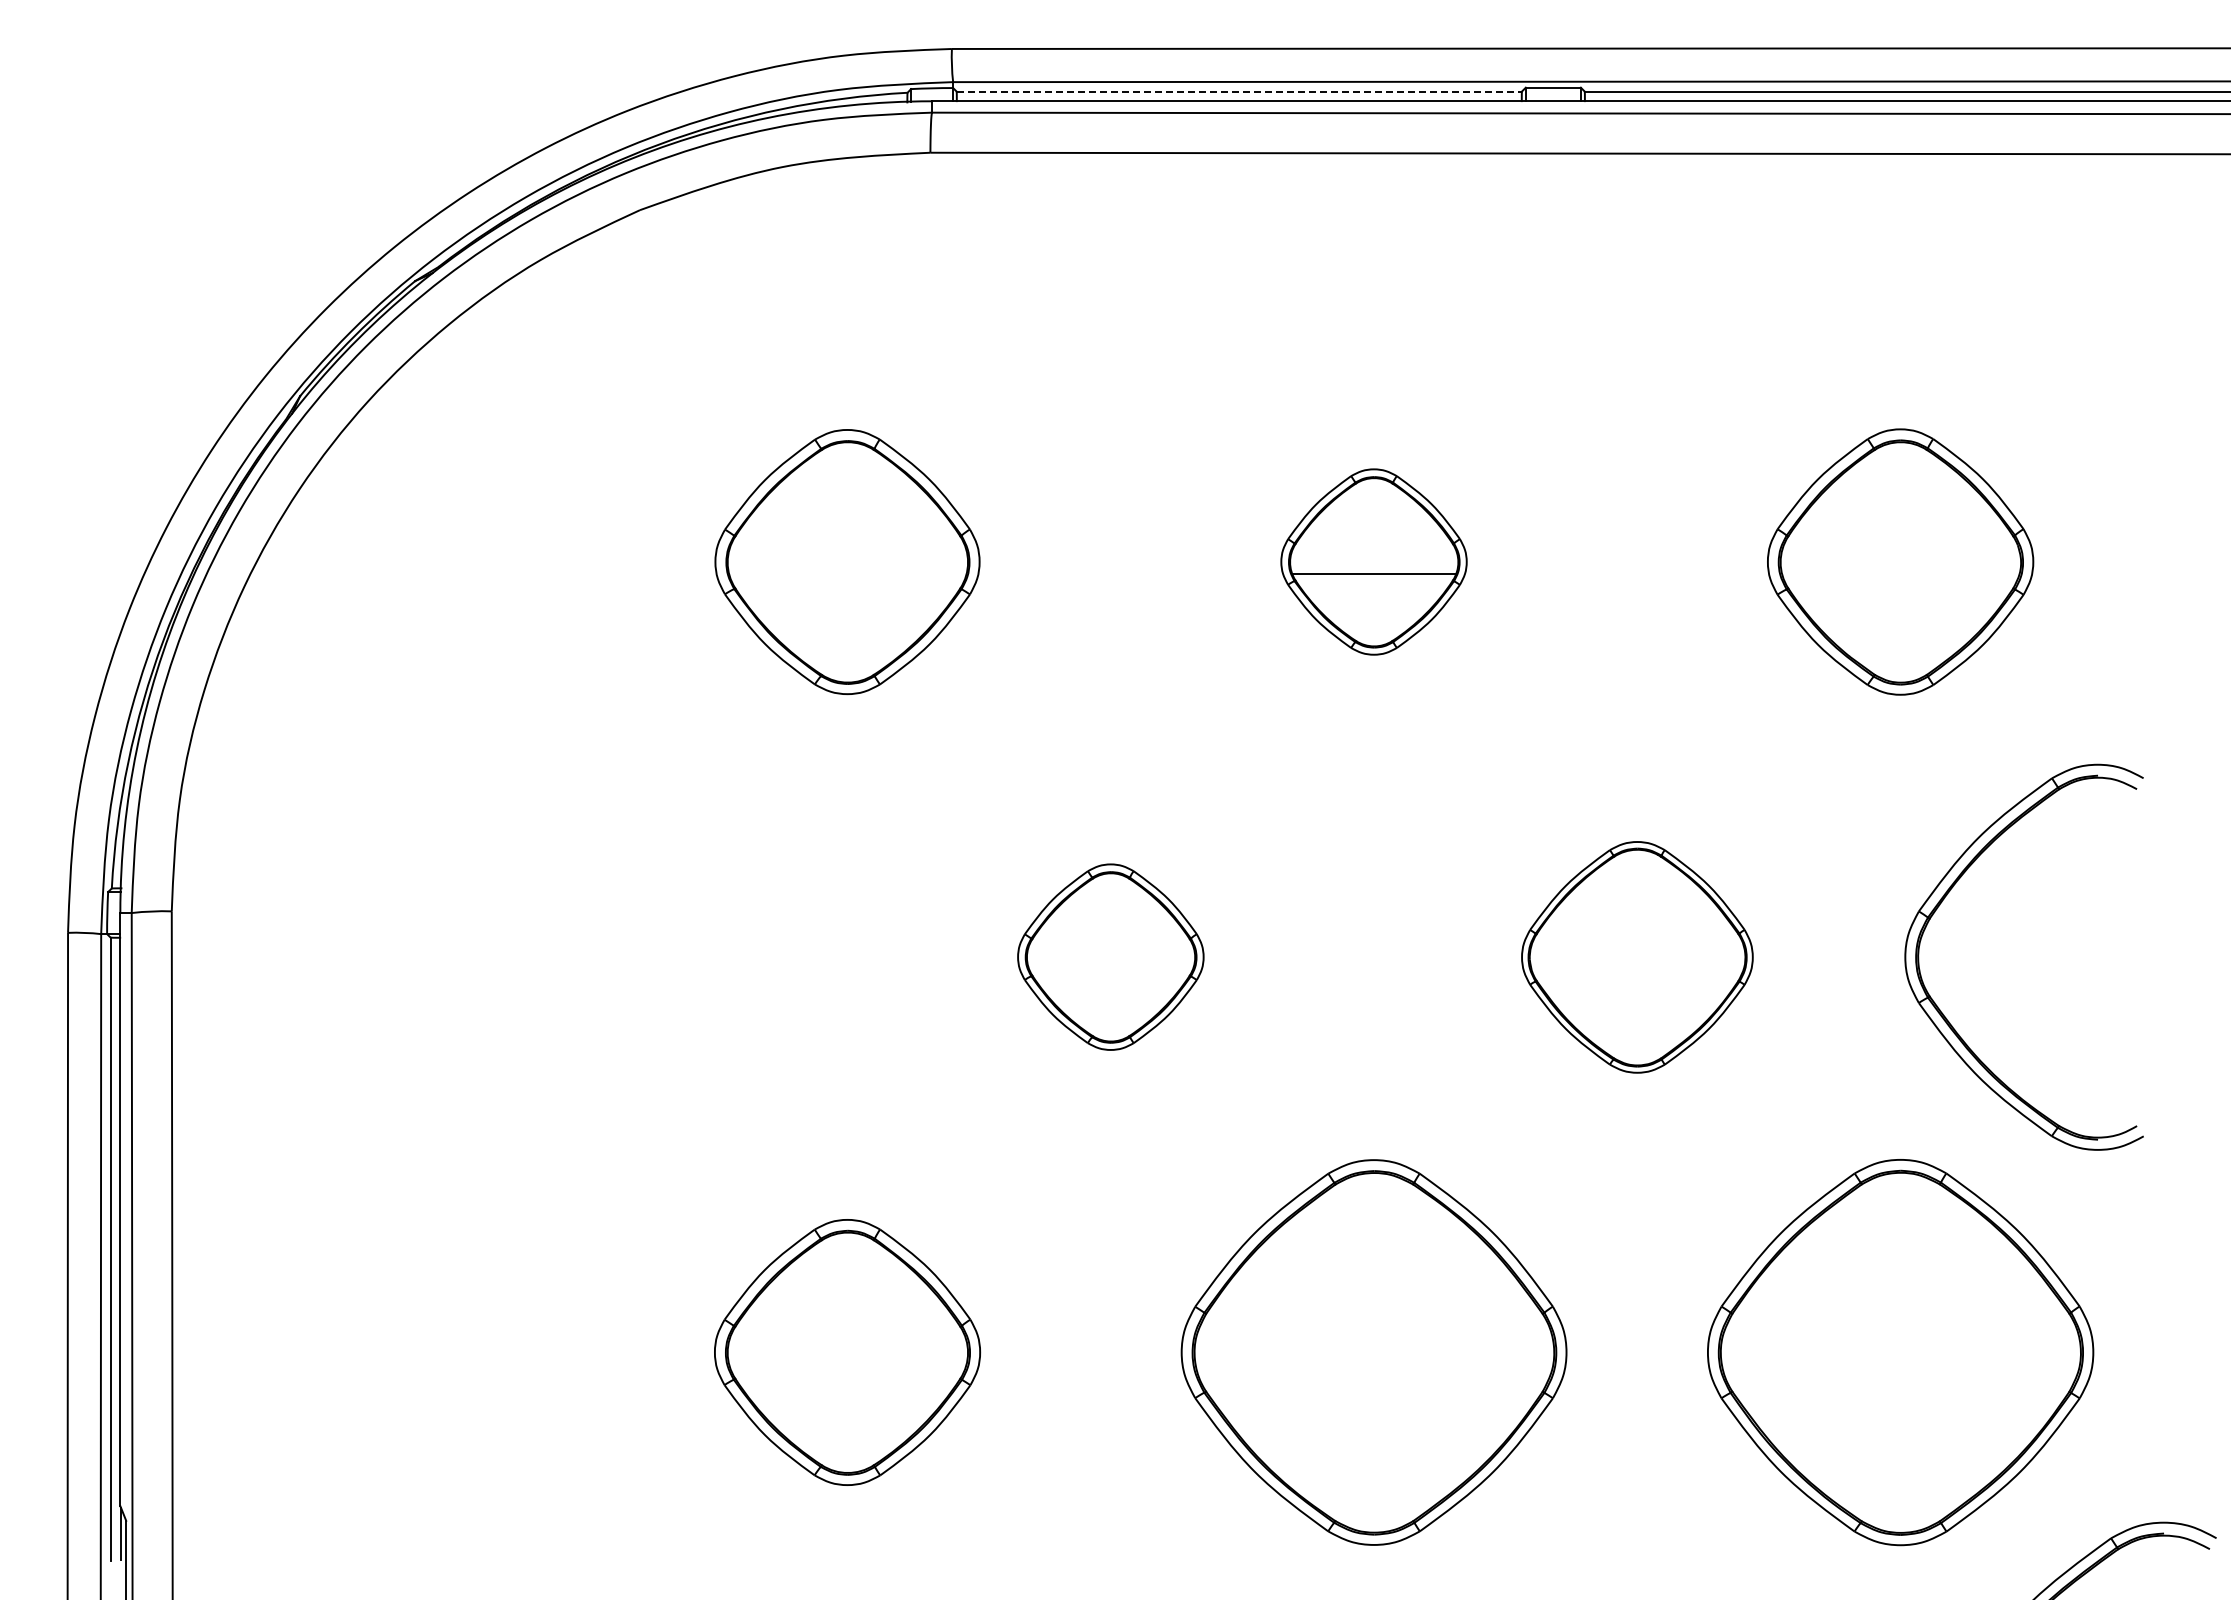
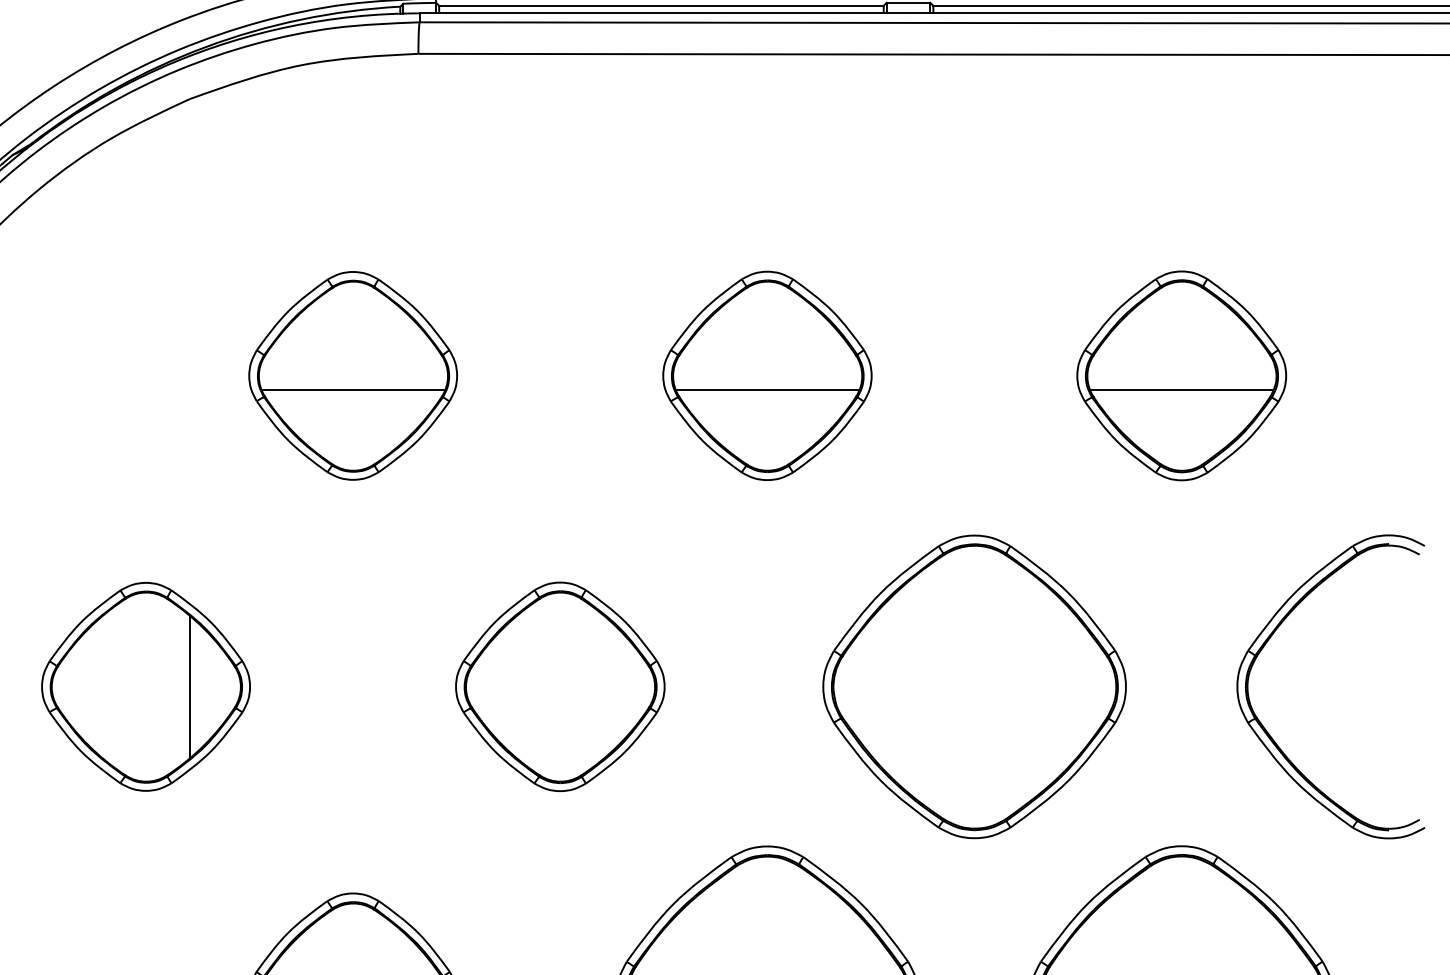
line: (1239, 91) -> (661, 5), dashed -> solid
part: (1373, 561) -> (767, 375), size x1.43
line: (847, 579) -> (353, 389), added
line: (1900, 579) -> (1181, 389), added
part: (1942, 902) -> (1266, 643), moved
part: (1110, 956) -> (560, 686), size x1.43
part: (584, 957) -> (146, 687), added
part: (1637, 957) -> (974, 687), size x1.67

